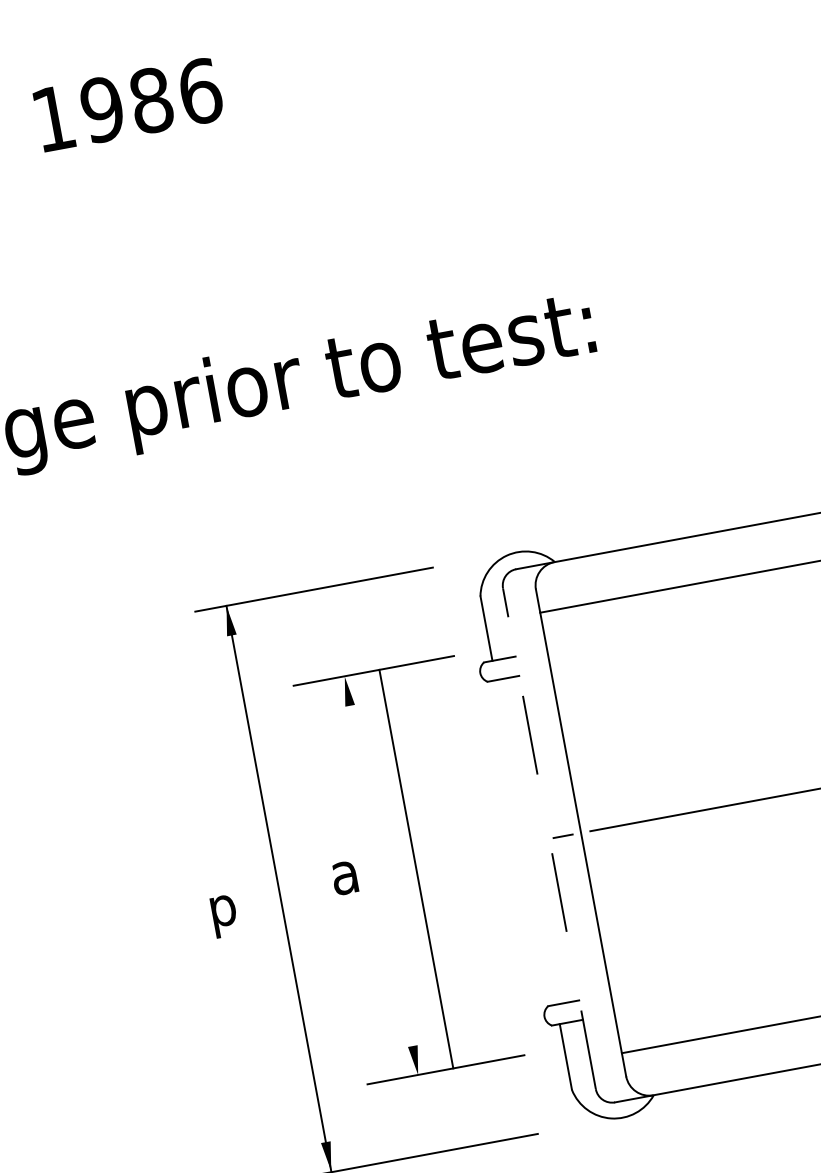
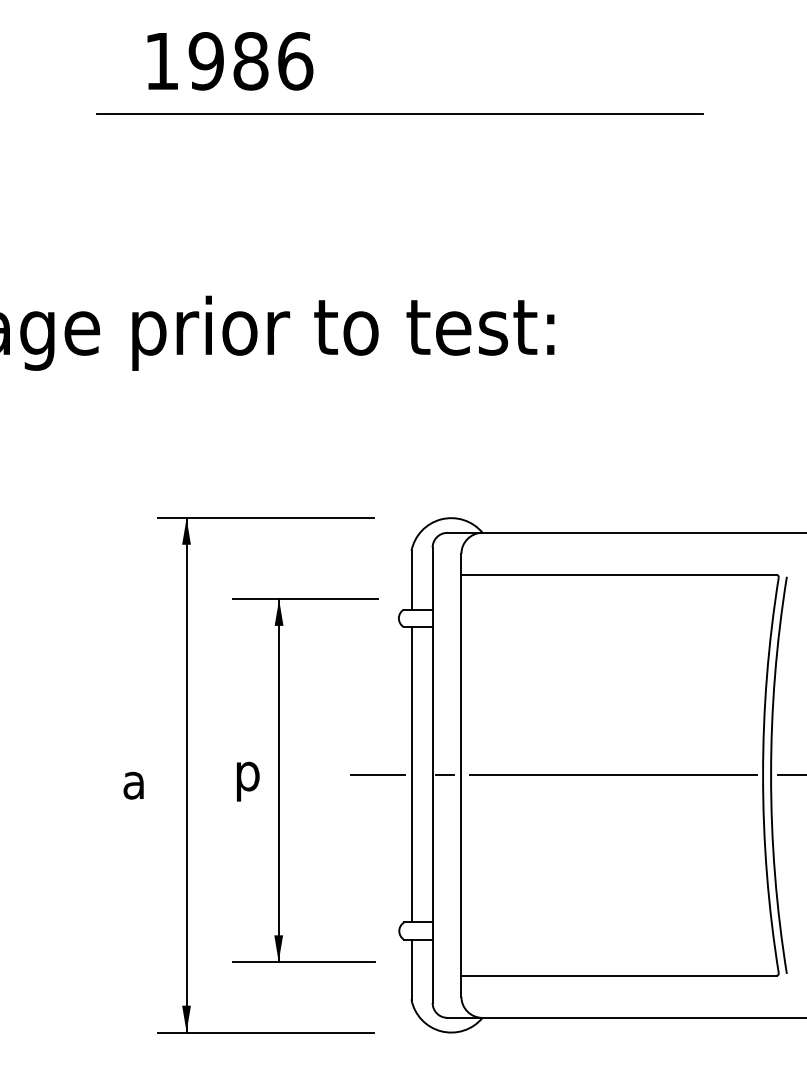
text: (128, 104) -> (230, 61), moved
line: (378, 119) -> (399, 114), added
line: (549, 839) -> (432, 775), dashed -> solid
line: (526, 842) -> (411, 774), added
line: (488, 850) -> (377, 775), added
line: (416, 869) -> (278, 780), moved
text: (347, 883) -> (247, 781), a -> p
text: (224, 916) -> (134, 790), p -> a

